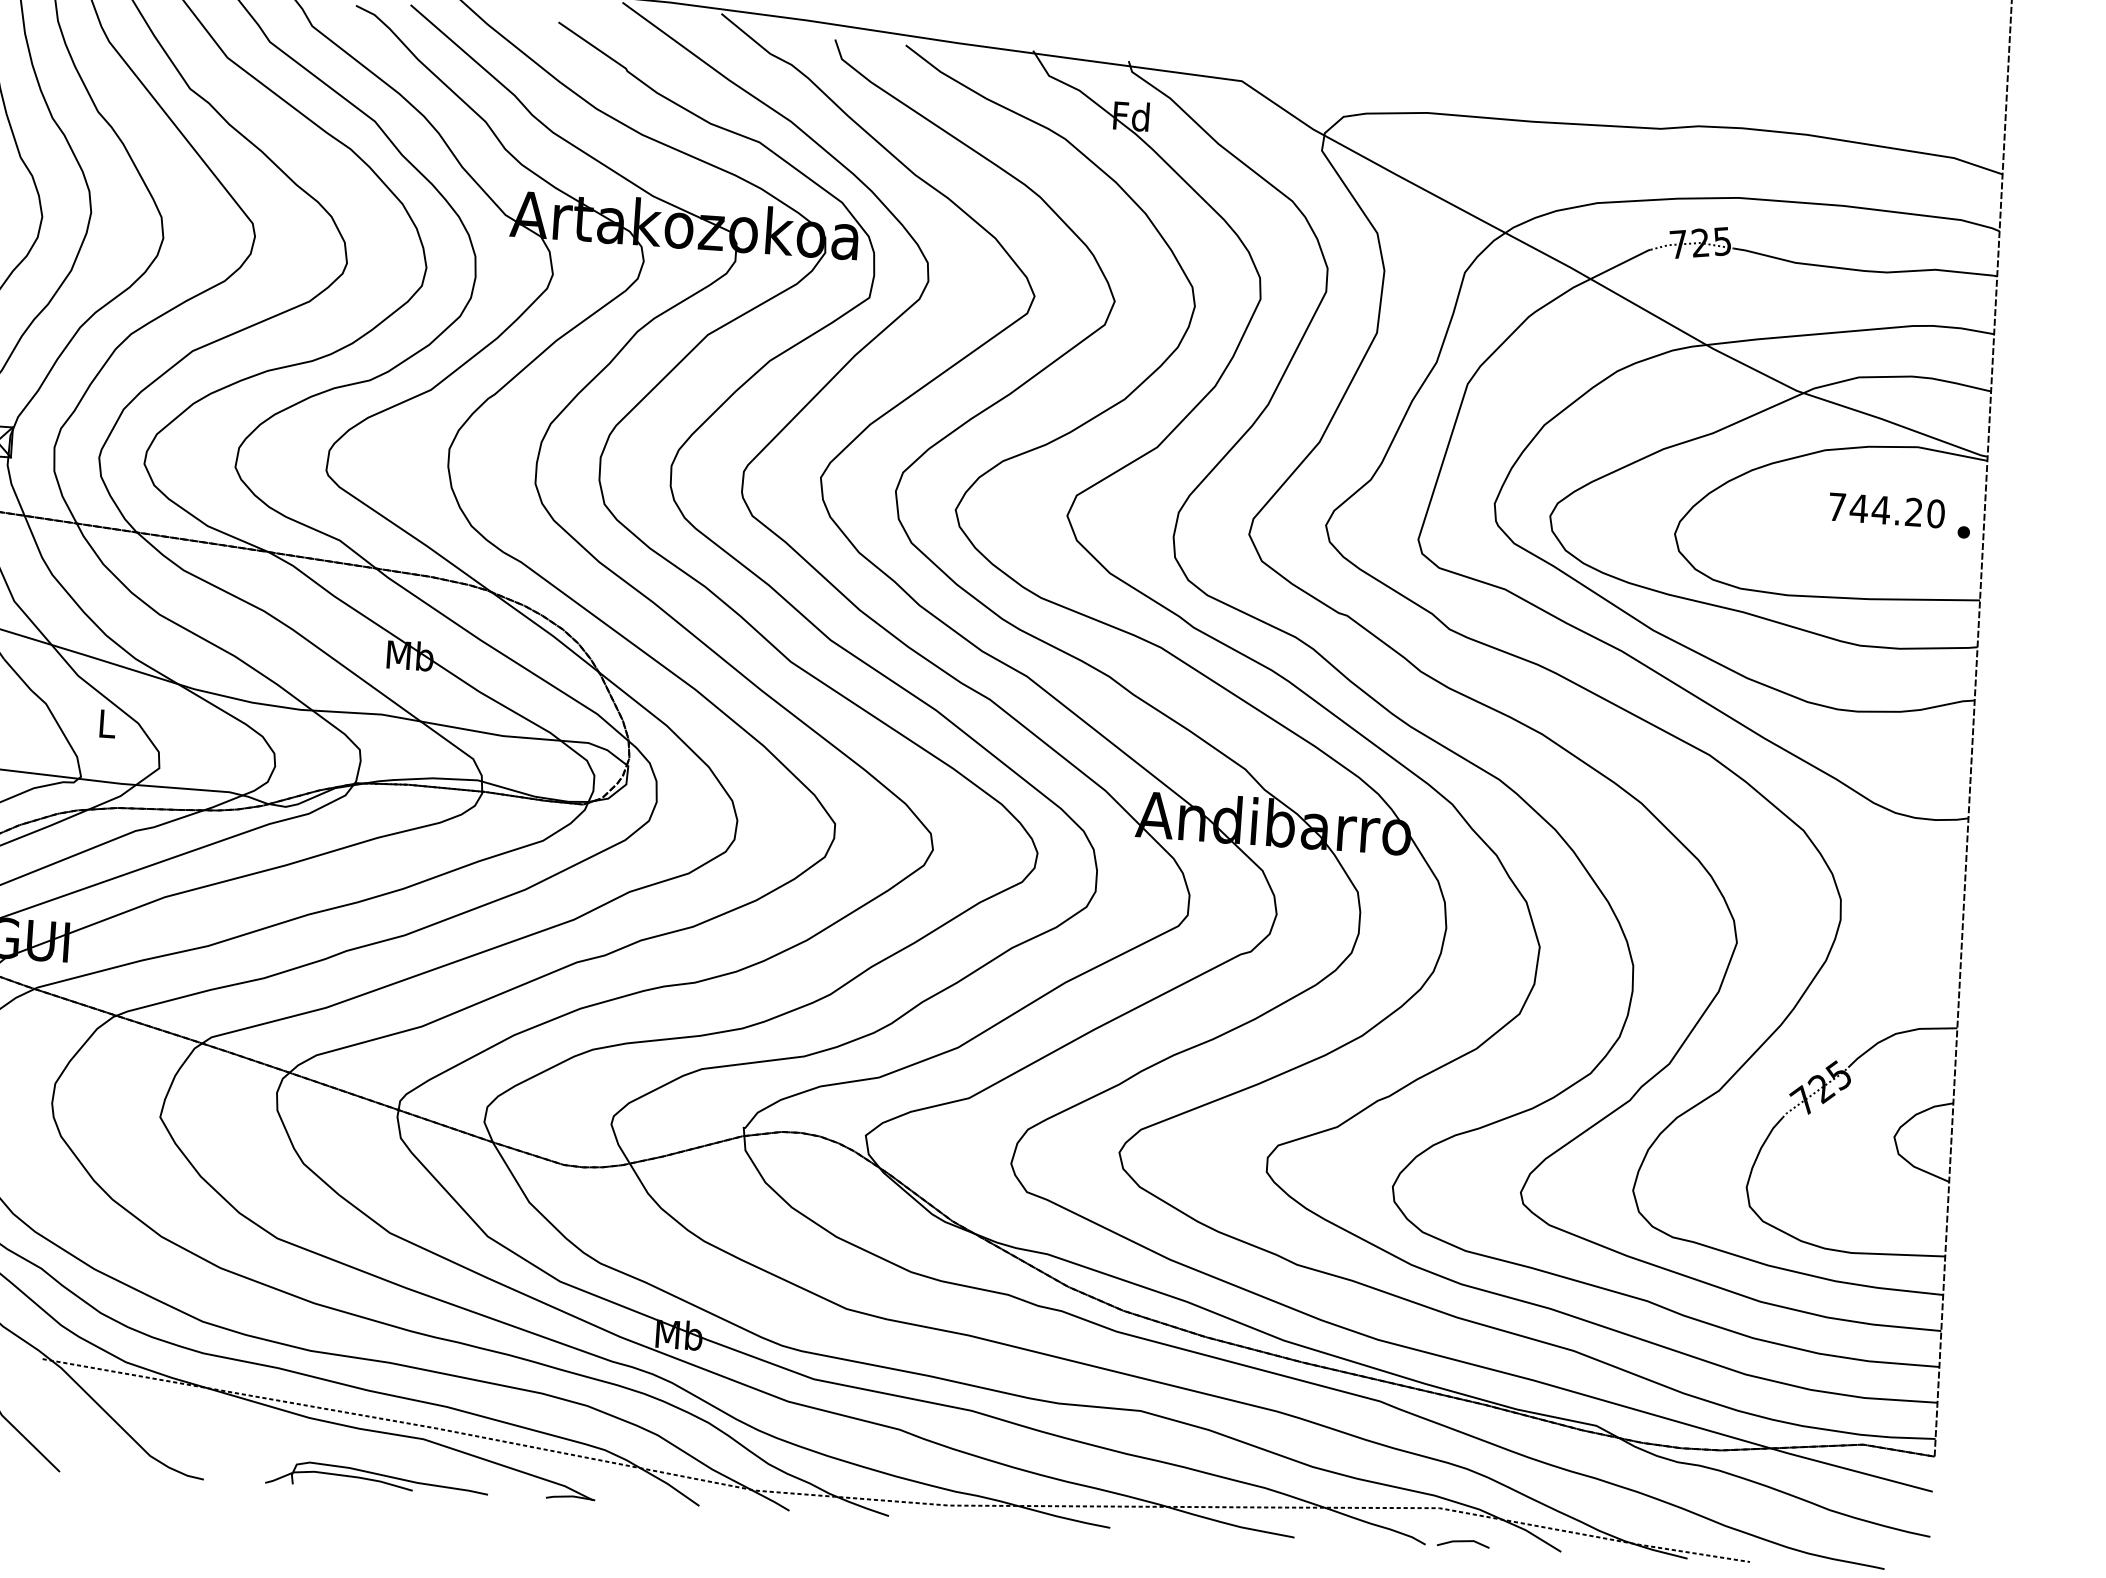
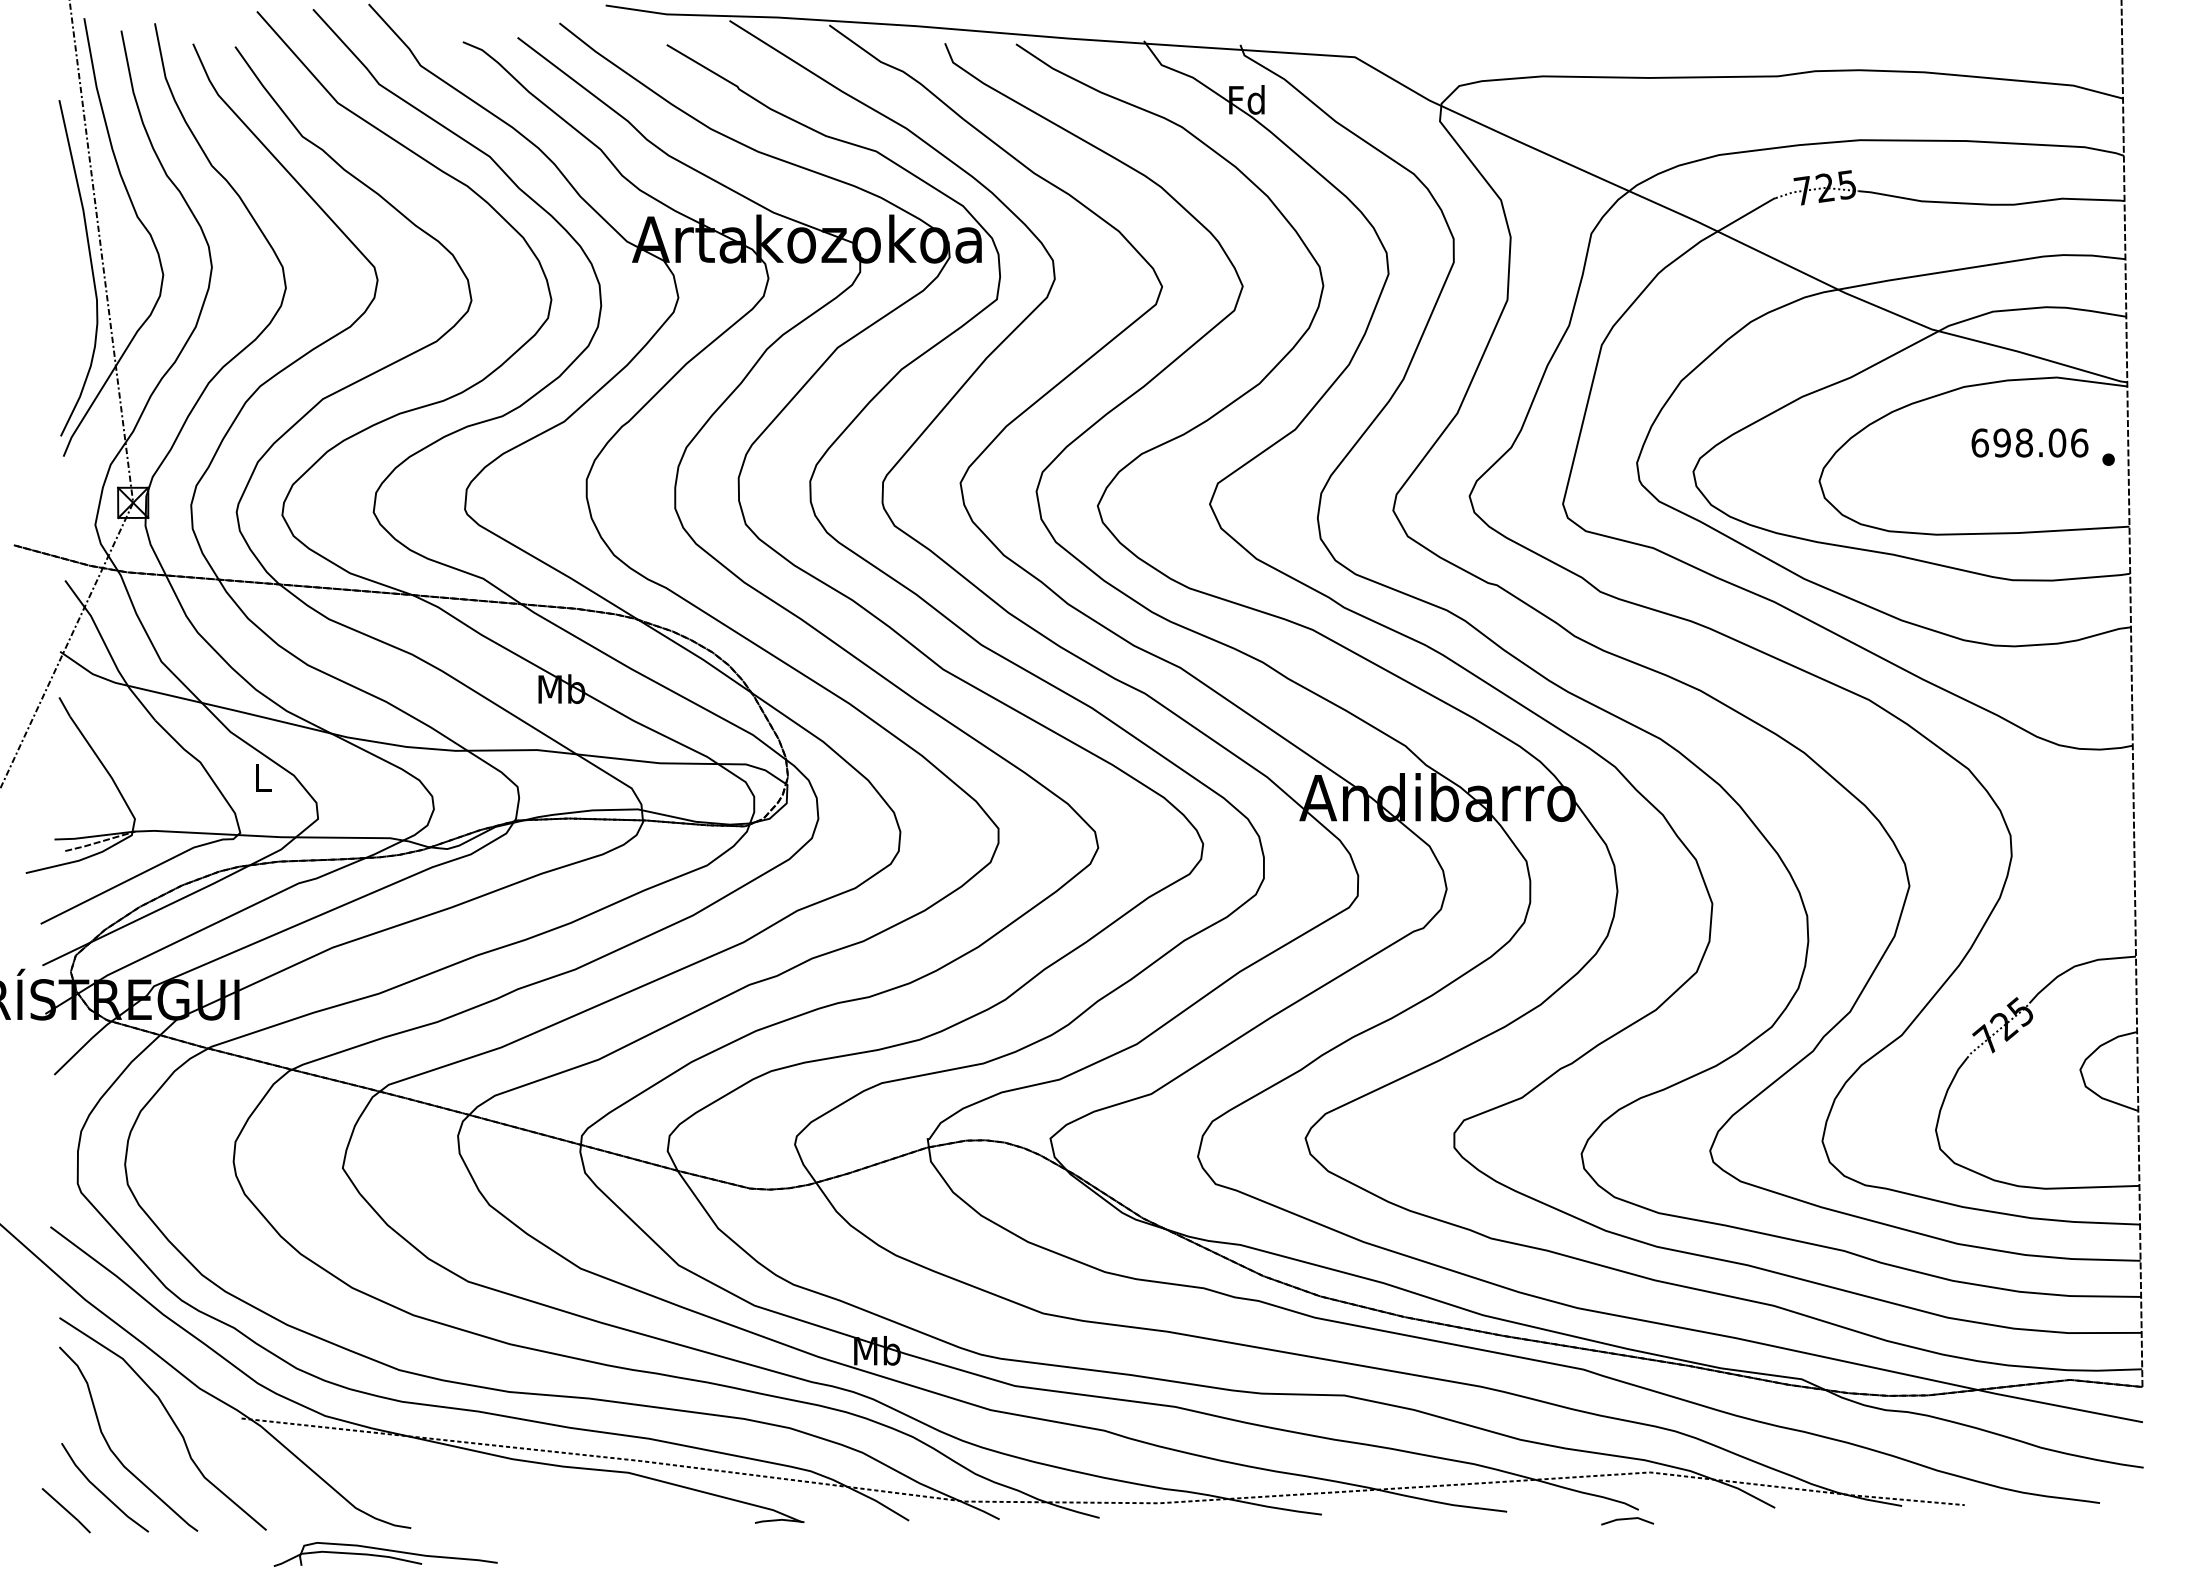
text: (1886, 509) -> (2029, 442), 744.20 -> 698.06
part: (377, 1478) -> (385, 1554), moved
line: (1463, 1541) -> (1627, 1519), moved

